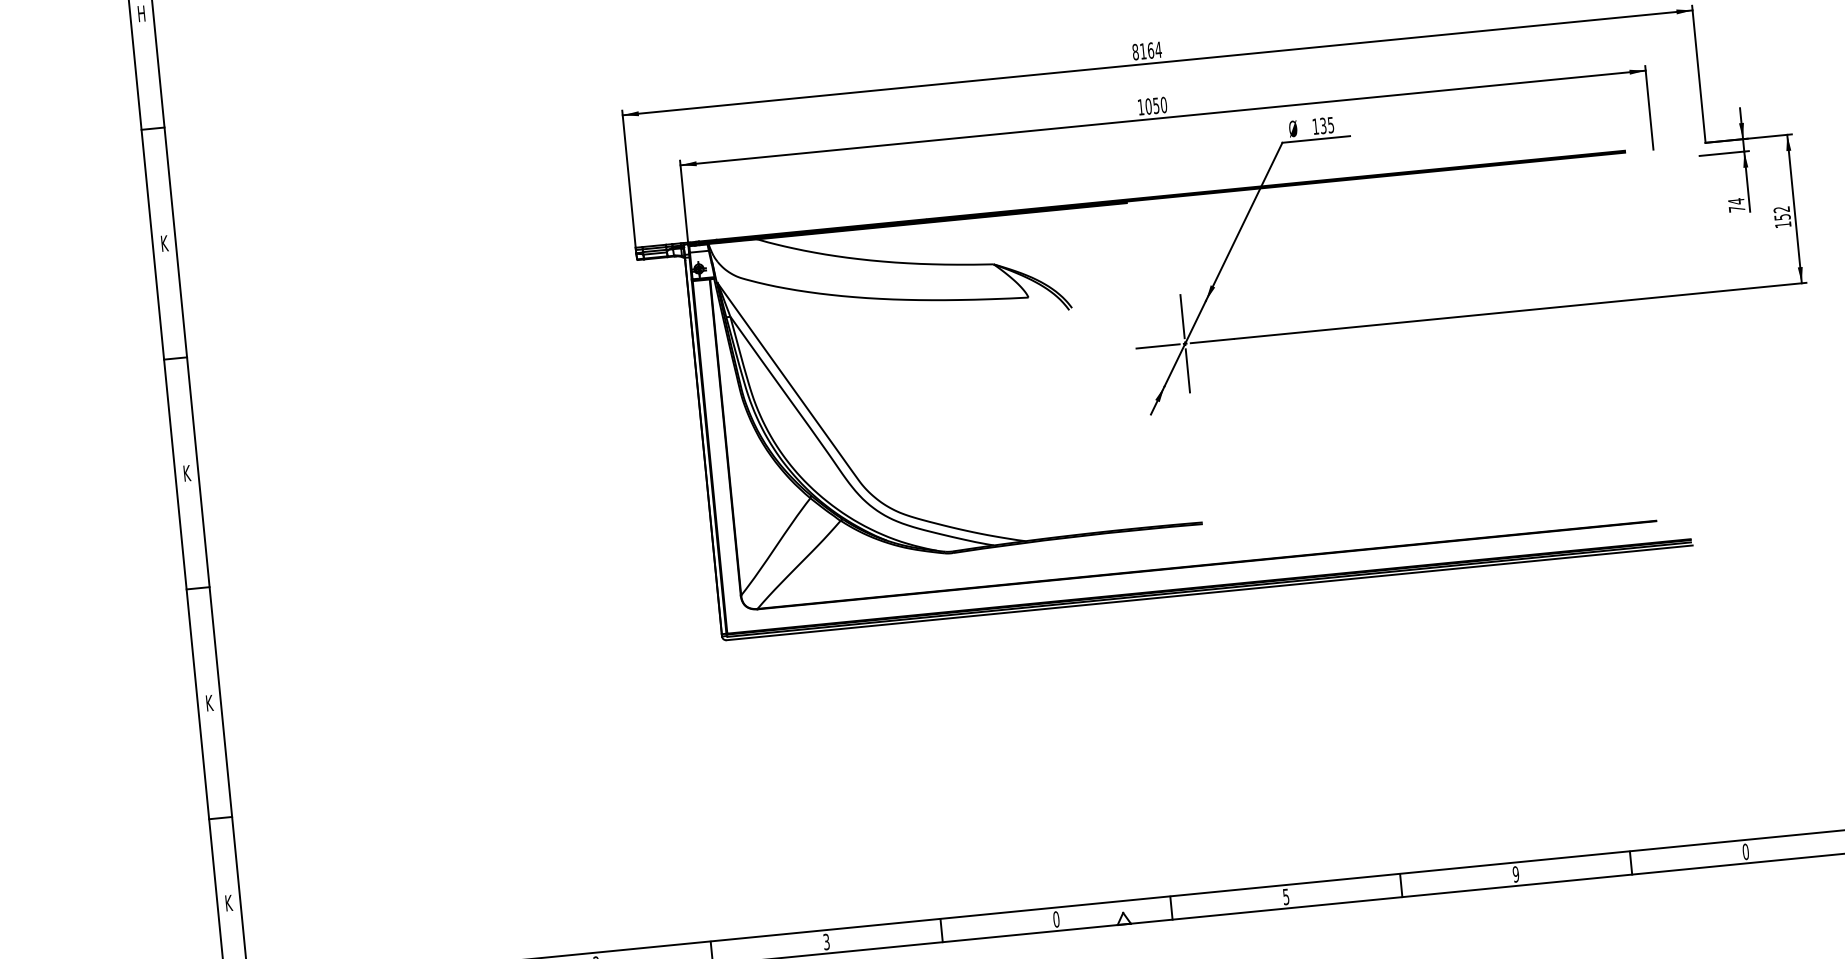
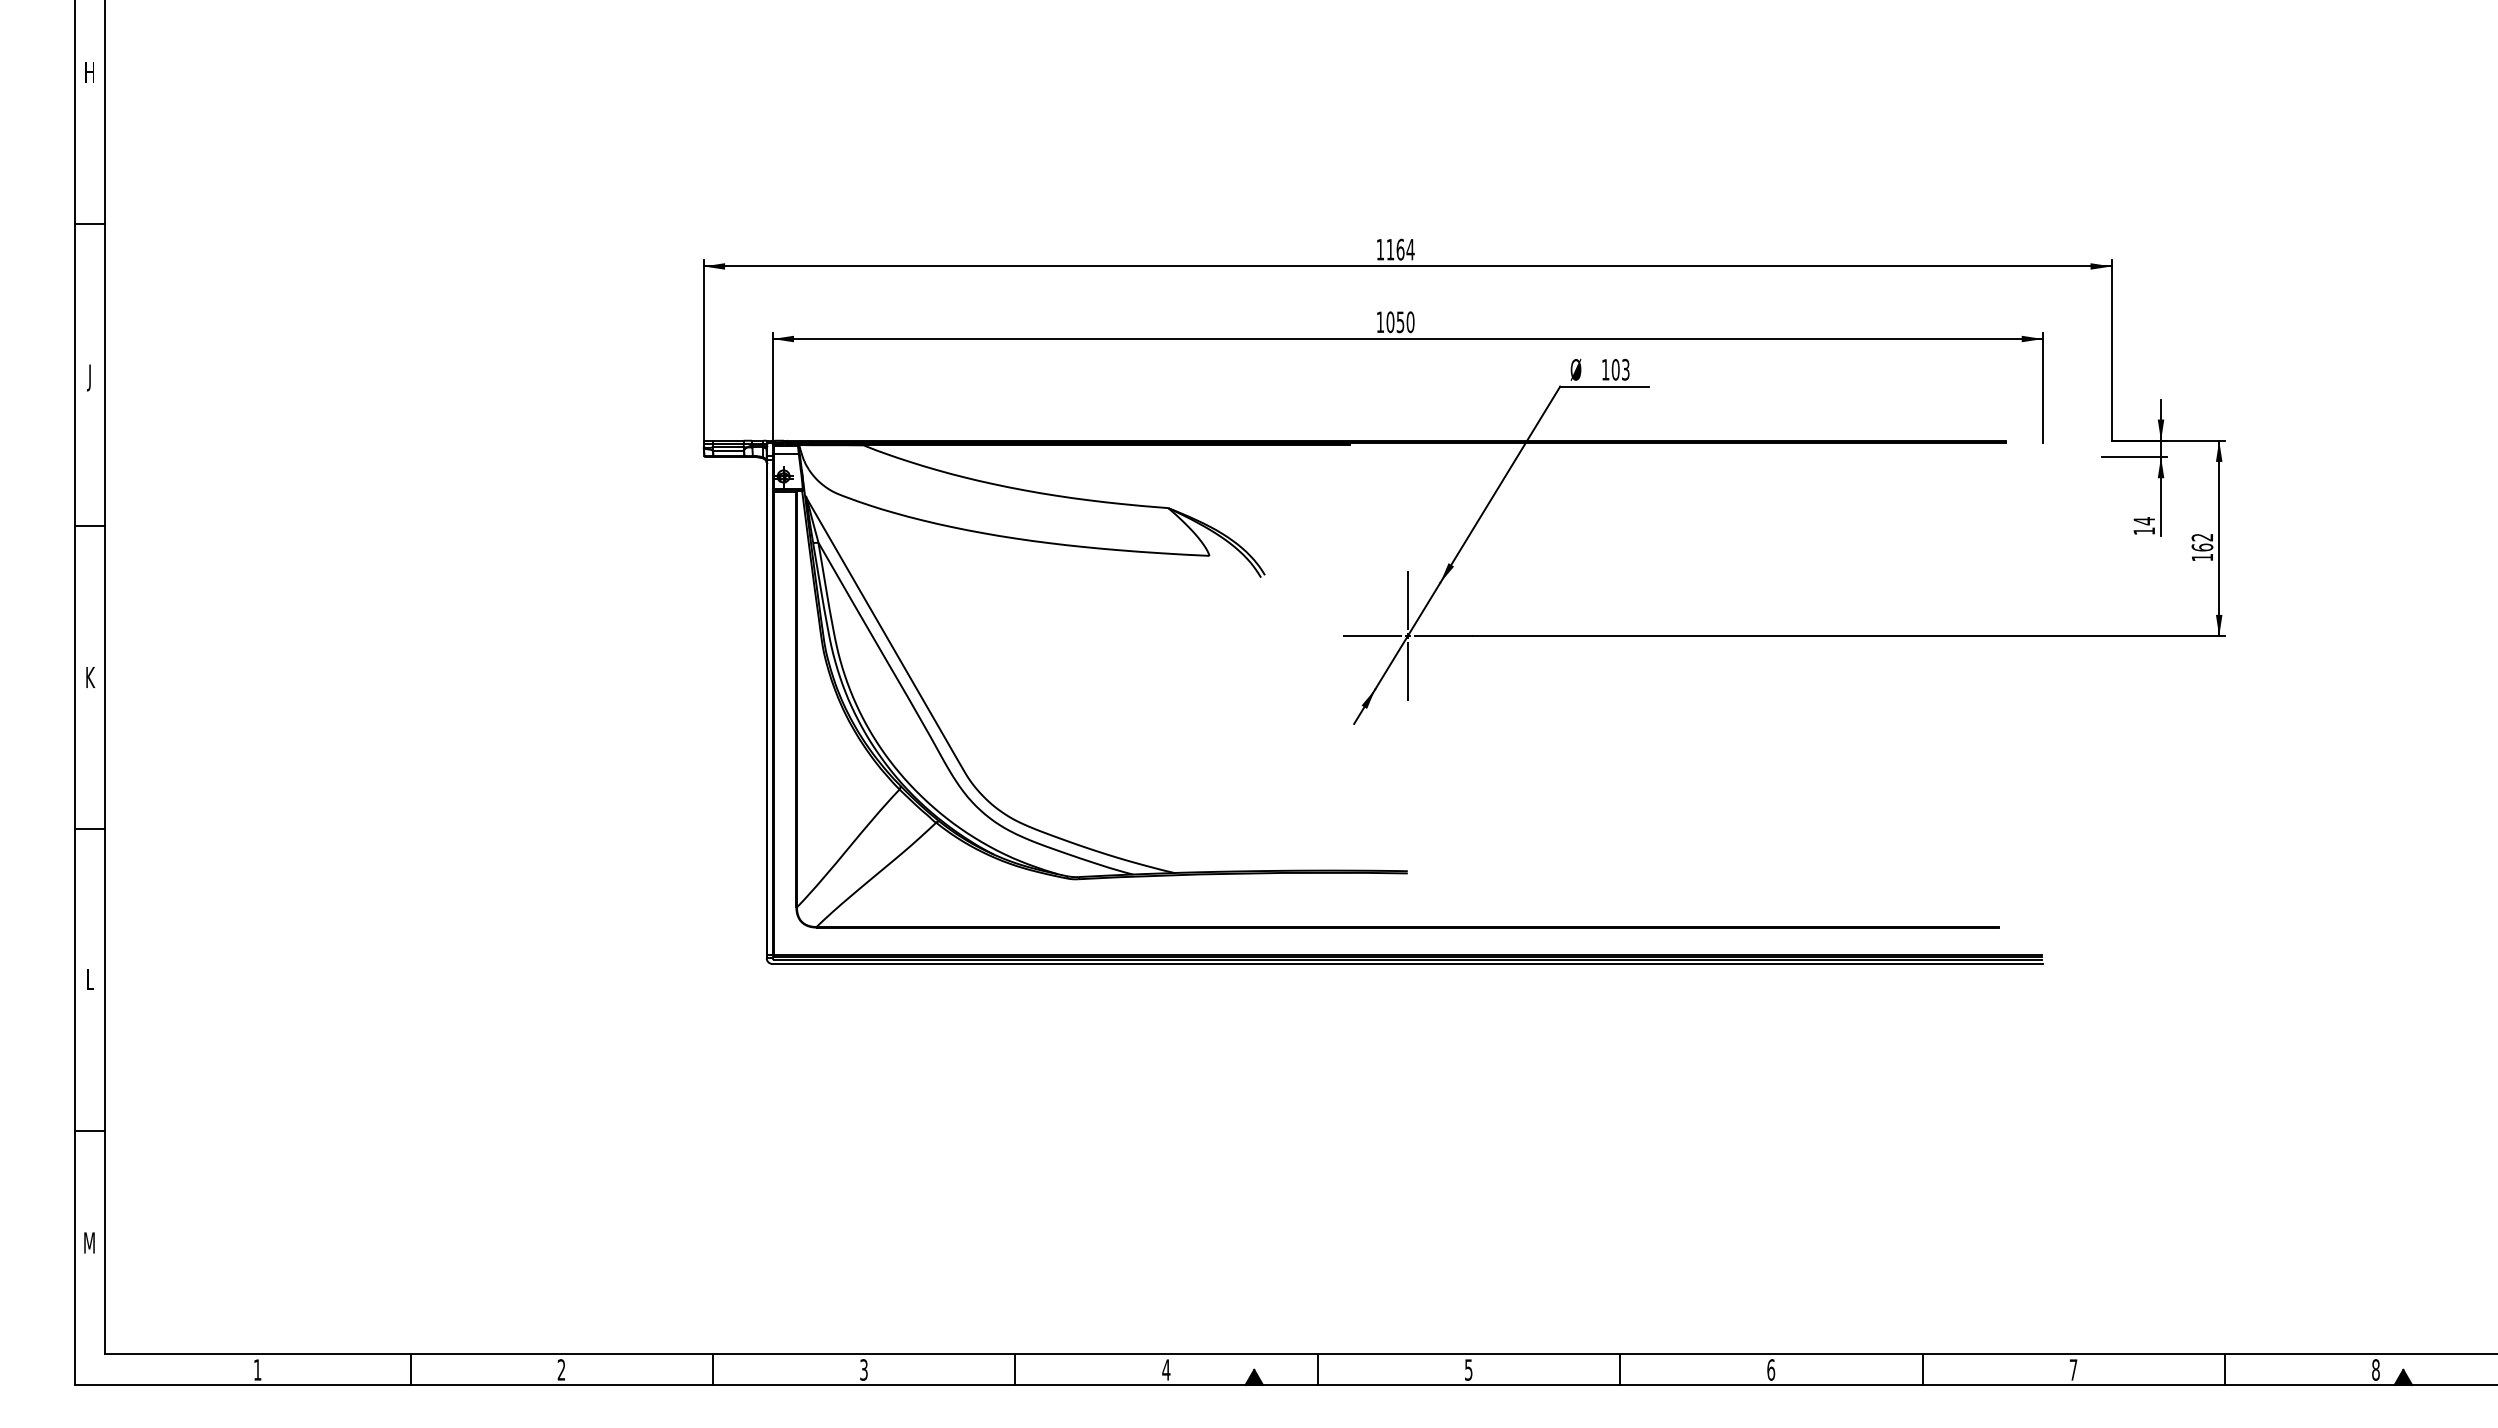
text: (1135, 52) -> (1380, 249), 8164 -> 1164
text: (1326, 125) -> (1620, 369), 135 -> 103
text: (1736, 208) -> (2143, 530), 74 -> 14
text: (1782, 217) -> (2202, 547), 152 -> 162
text: (164, 245) -> (90, 377), K -> J
text: (209, 702) -> (90, 979), K -> L
text: (1745, 851) -> (2073, 1369), 0 -> 7
text: (1516, 874) -> (1771, 1369), 9 -> 6
text: (228, 902) -> (89, 1242), K -> M
fill: (1123, 918) -> (1253, 1377), added
text: (1056, 919) -> (1166, 1369), 0 -> 4

